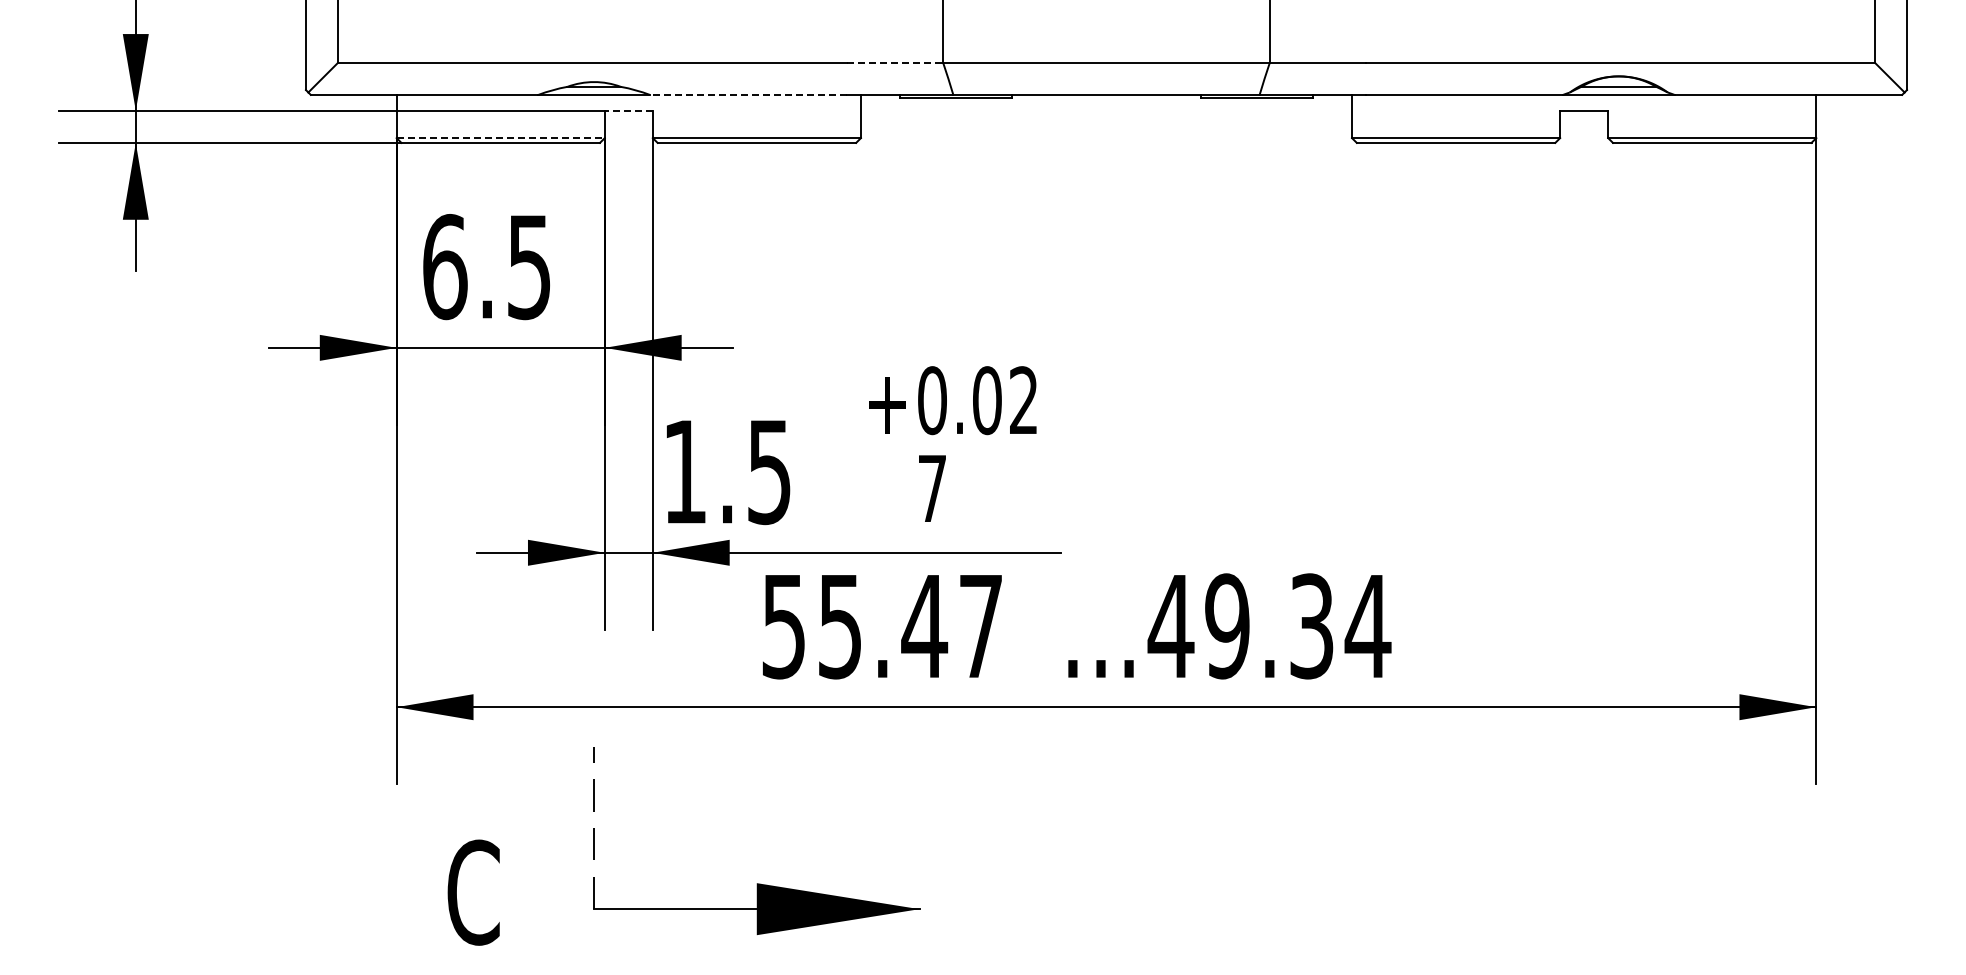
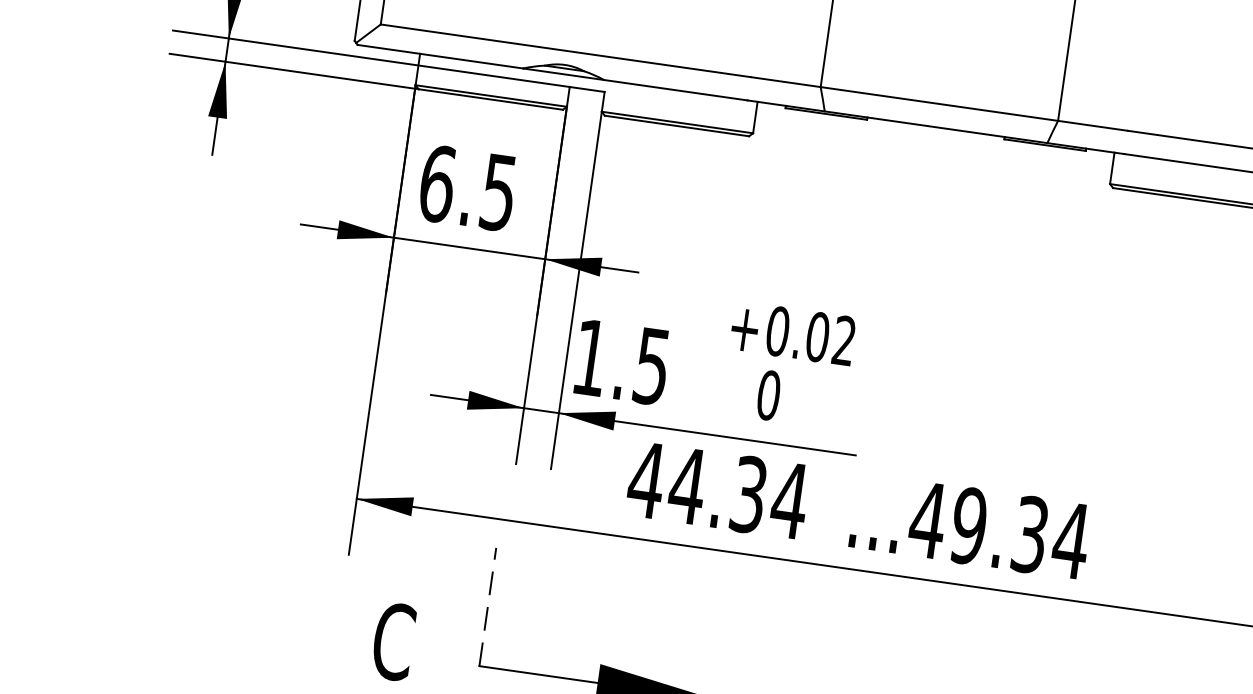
line: (895, 62) -> (786, 81), dashed -> solid
line: (748, 94) -> (675, 89), dashed -> solid
line: (628, 110) -> (587, 89), dashed -> solid
line: (501, 138) -> (491, 96), dashed -> solid
text: (932, 488) -> (768, 395), 7 -> 0
text: (882, 626) -> (718, 490), 55.47 -> 44.34

